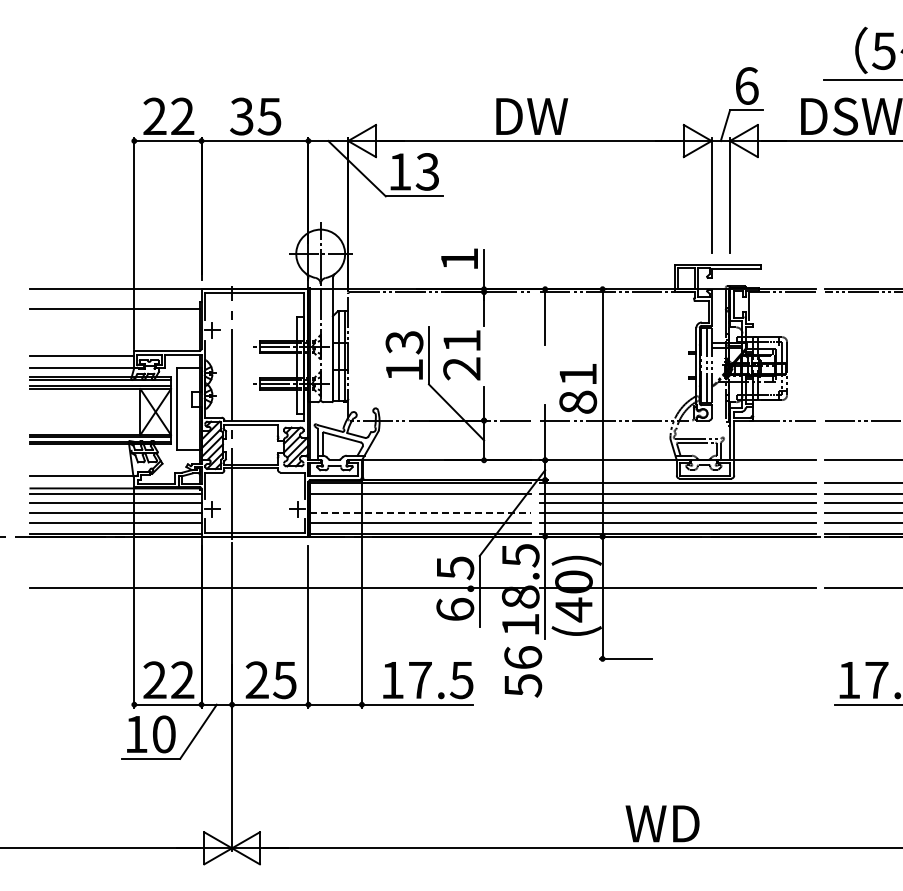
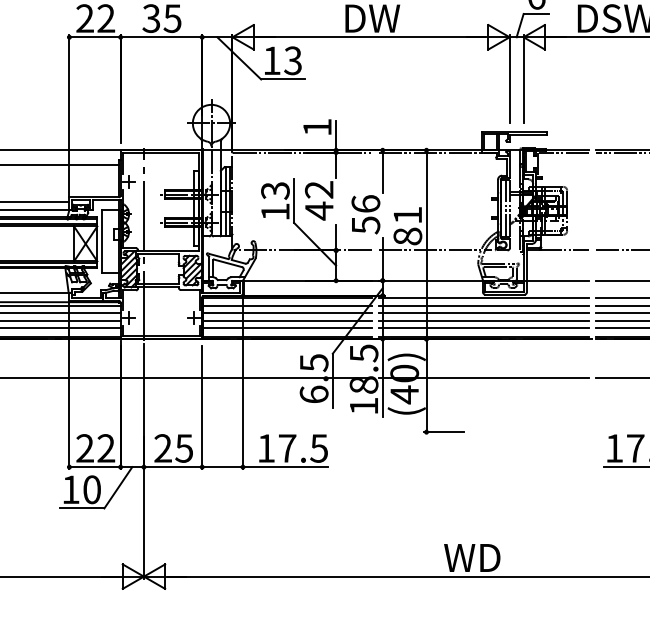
text: (461, 355) -> (318, 200), 21 -> 42
line: (420, 502) -> (287, 312), added
line: (420, 513) -> (287, 321), dashed -> solid
text: (523, 671) -> (366, 214), moved

